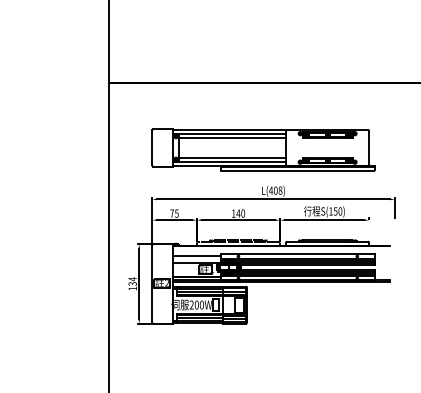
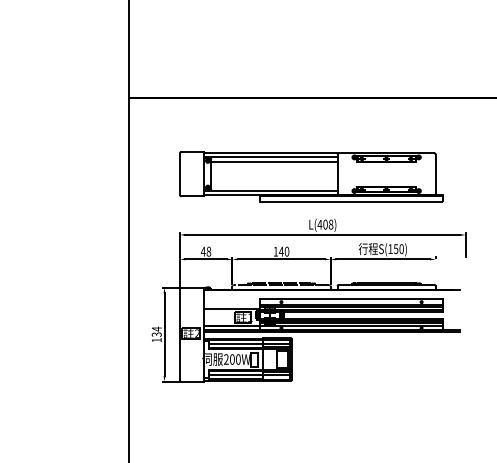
line: (232, 158) -> (274, 186), removed
text: (174, 213) -> (205, 251), 75 -> 48
line: (196, 256) -> (232, 302), removed

